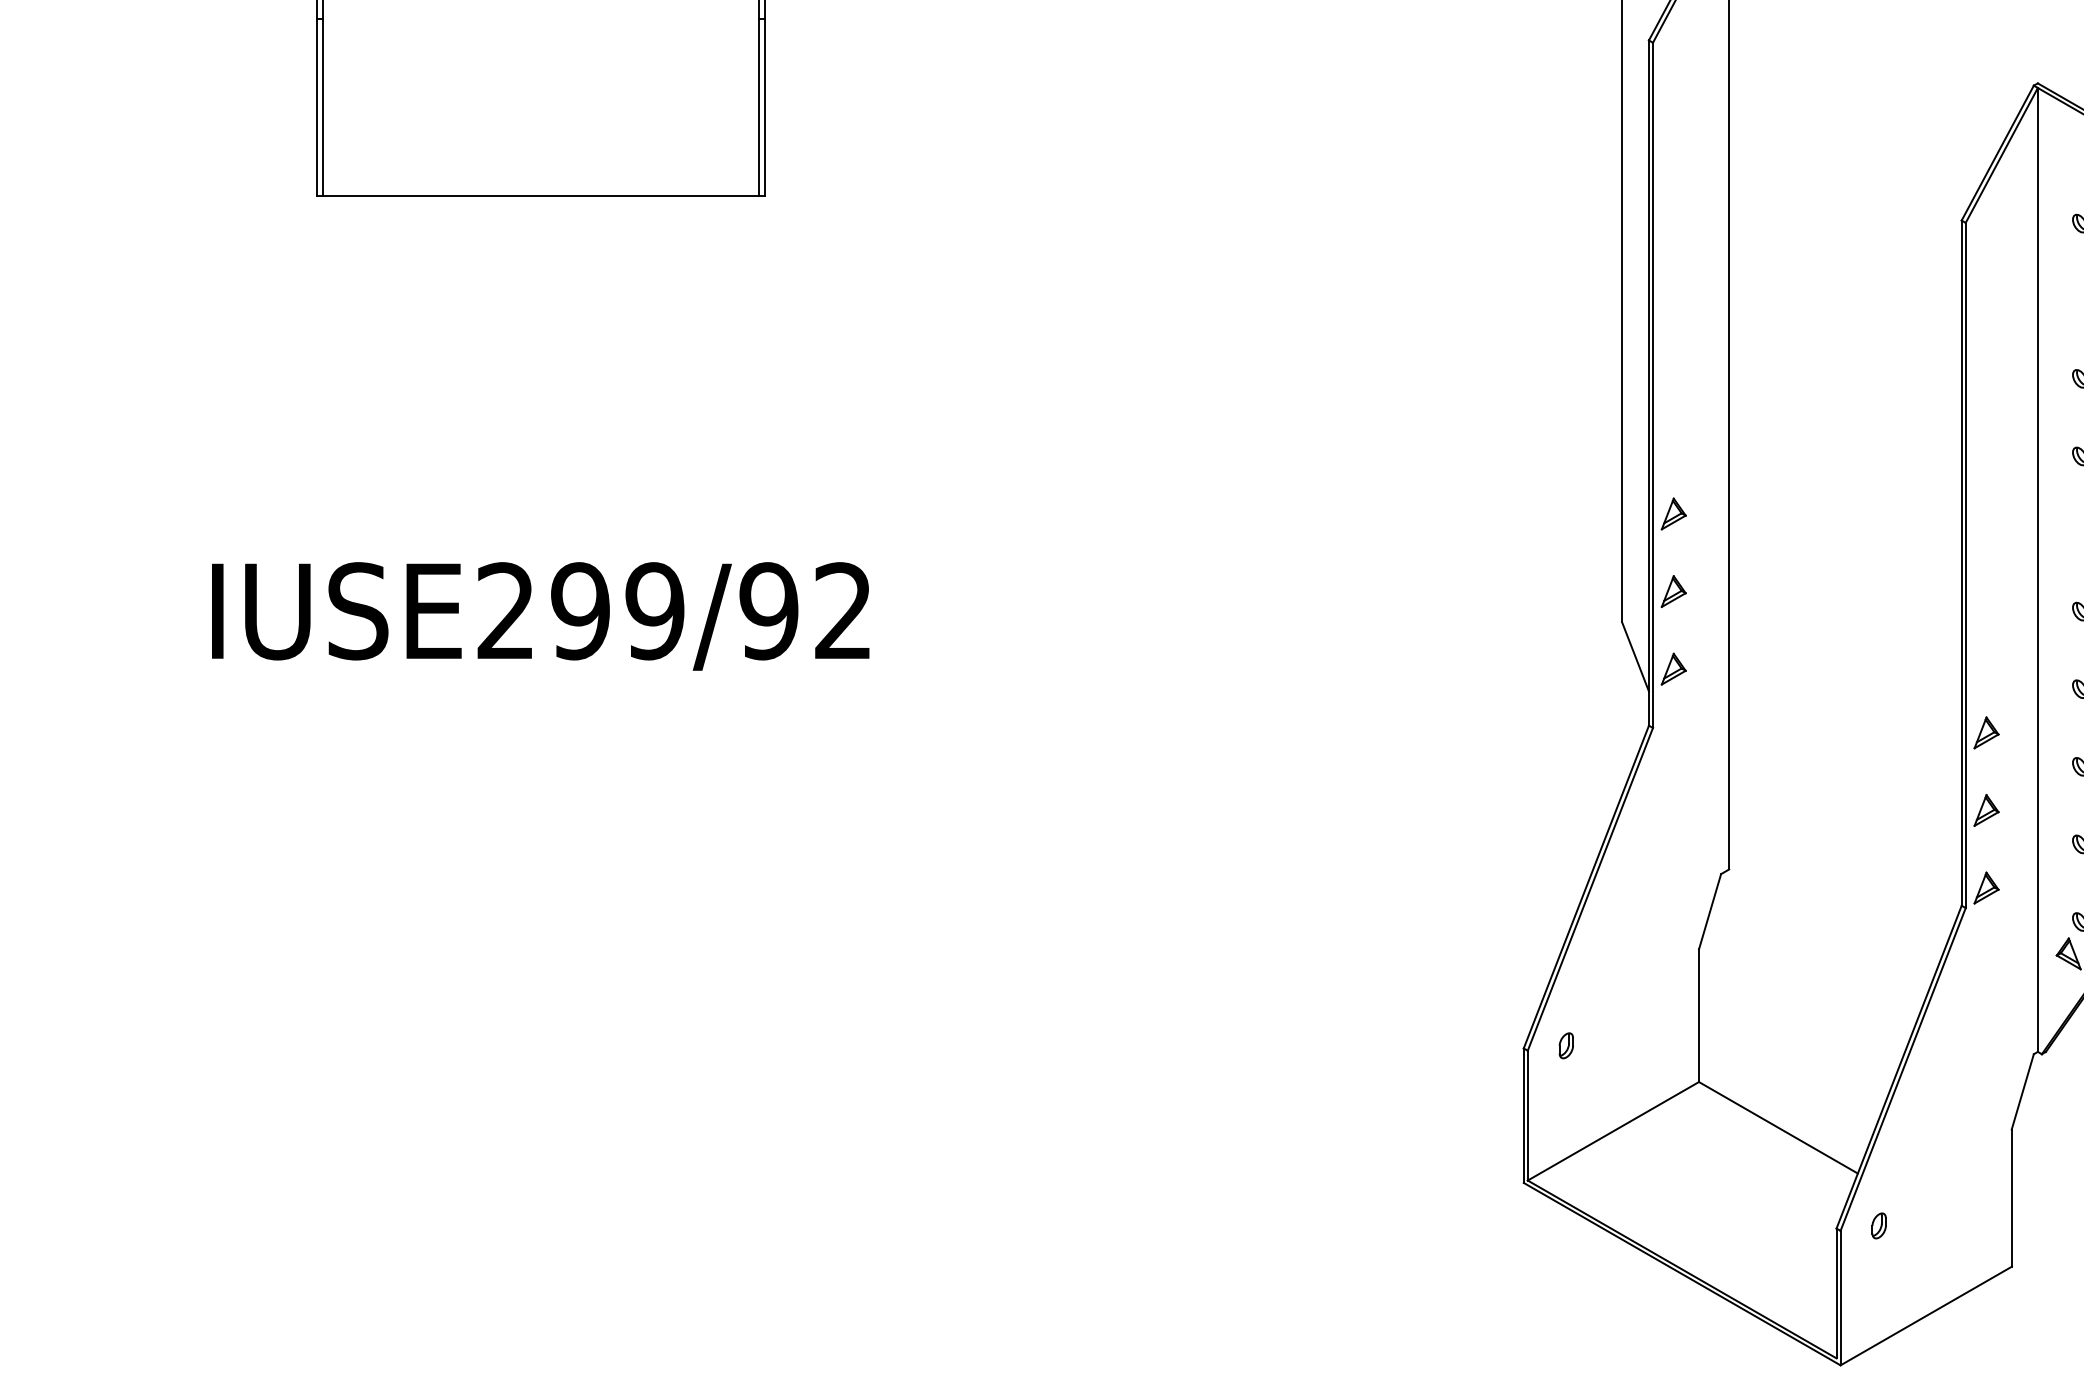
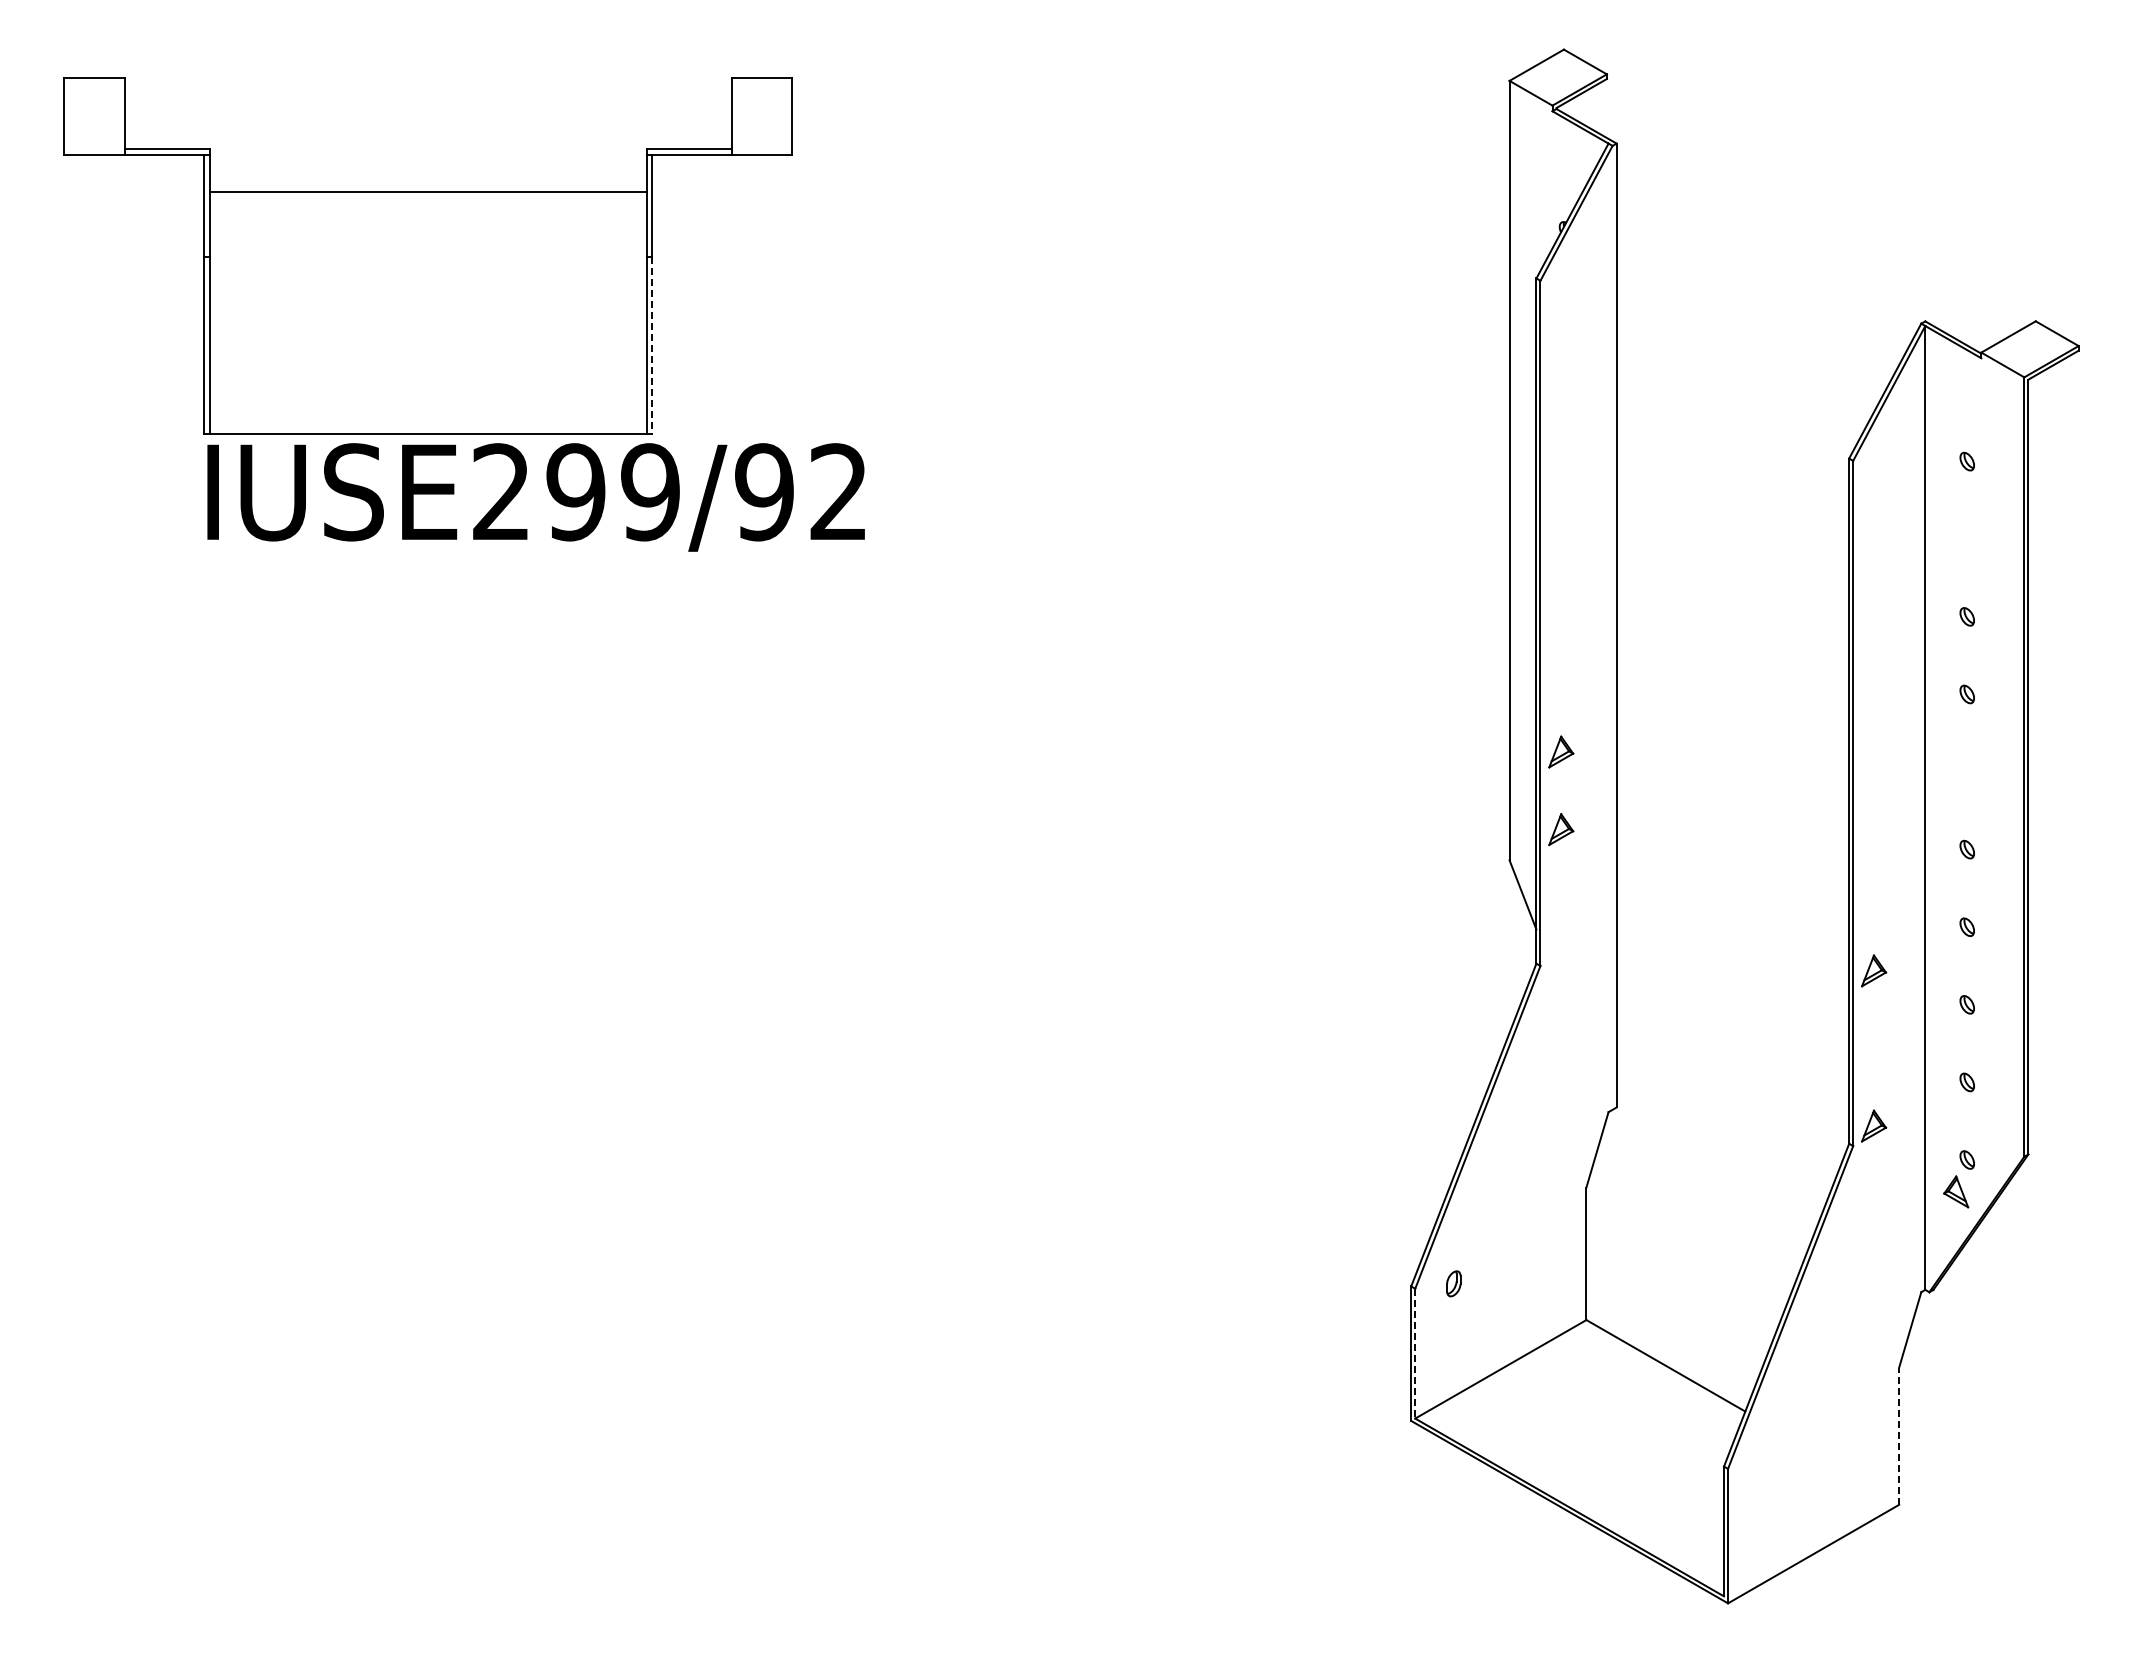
line: (765, 107) -> (652, 345), solid -> dashed
text: (540, 616) -> (535, 497), moved
part: (1674, 668) -> (1561, 906), removed
part: (1987, 810) -> (1874, 1048), removed
line: (1528, 1115) -> (1415, 1353), solid -> dashed
line: (2012, 1198) -> (1899, 1436), solid -> dashed
part: (1879, 1225) -> (1766, 1463), removed

